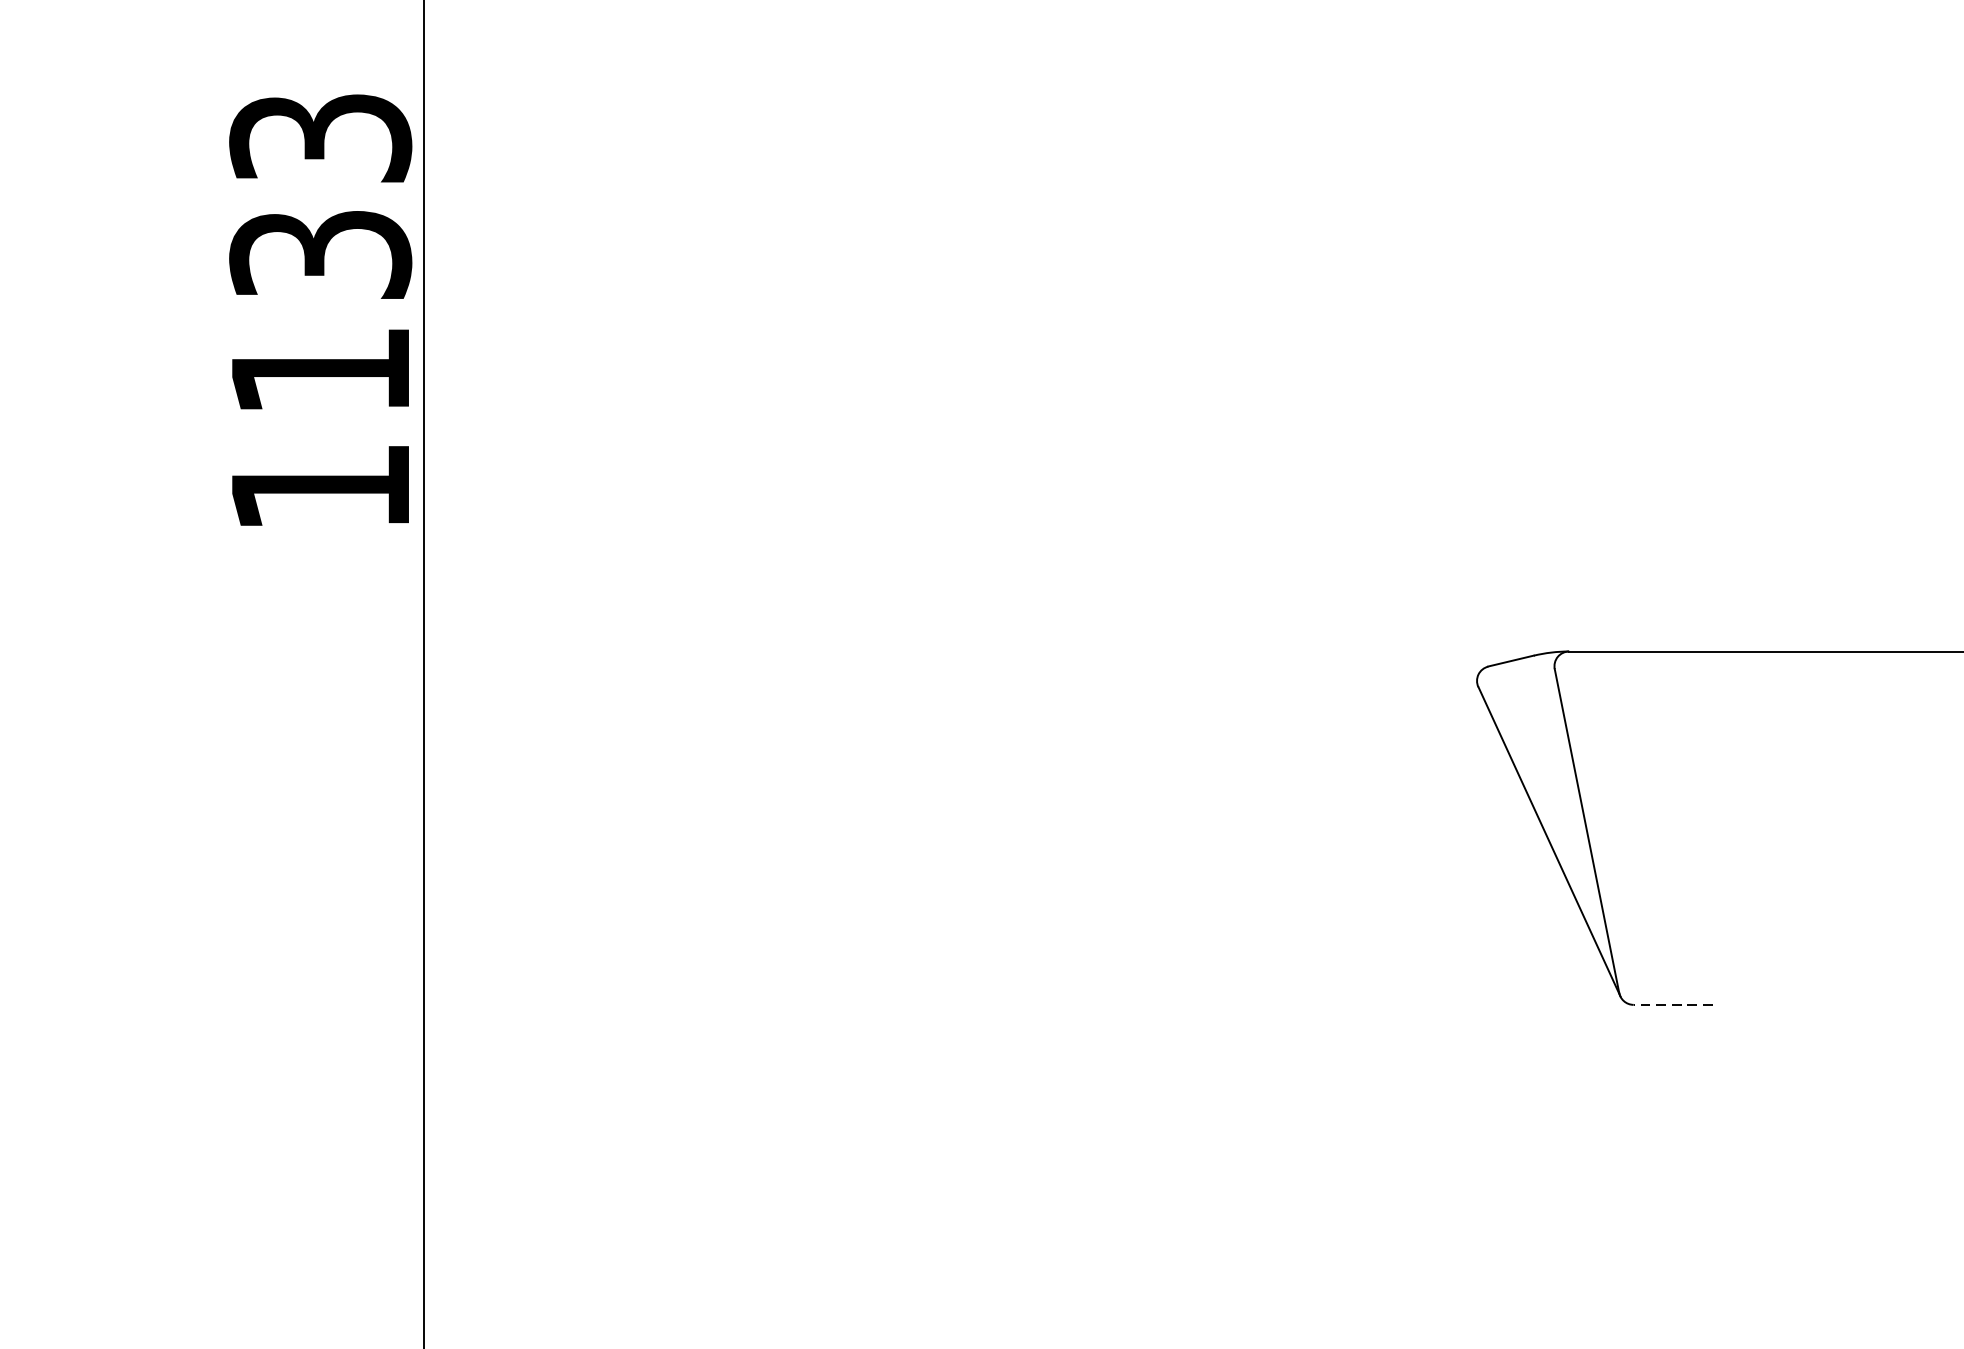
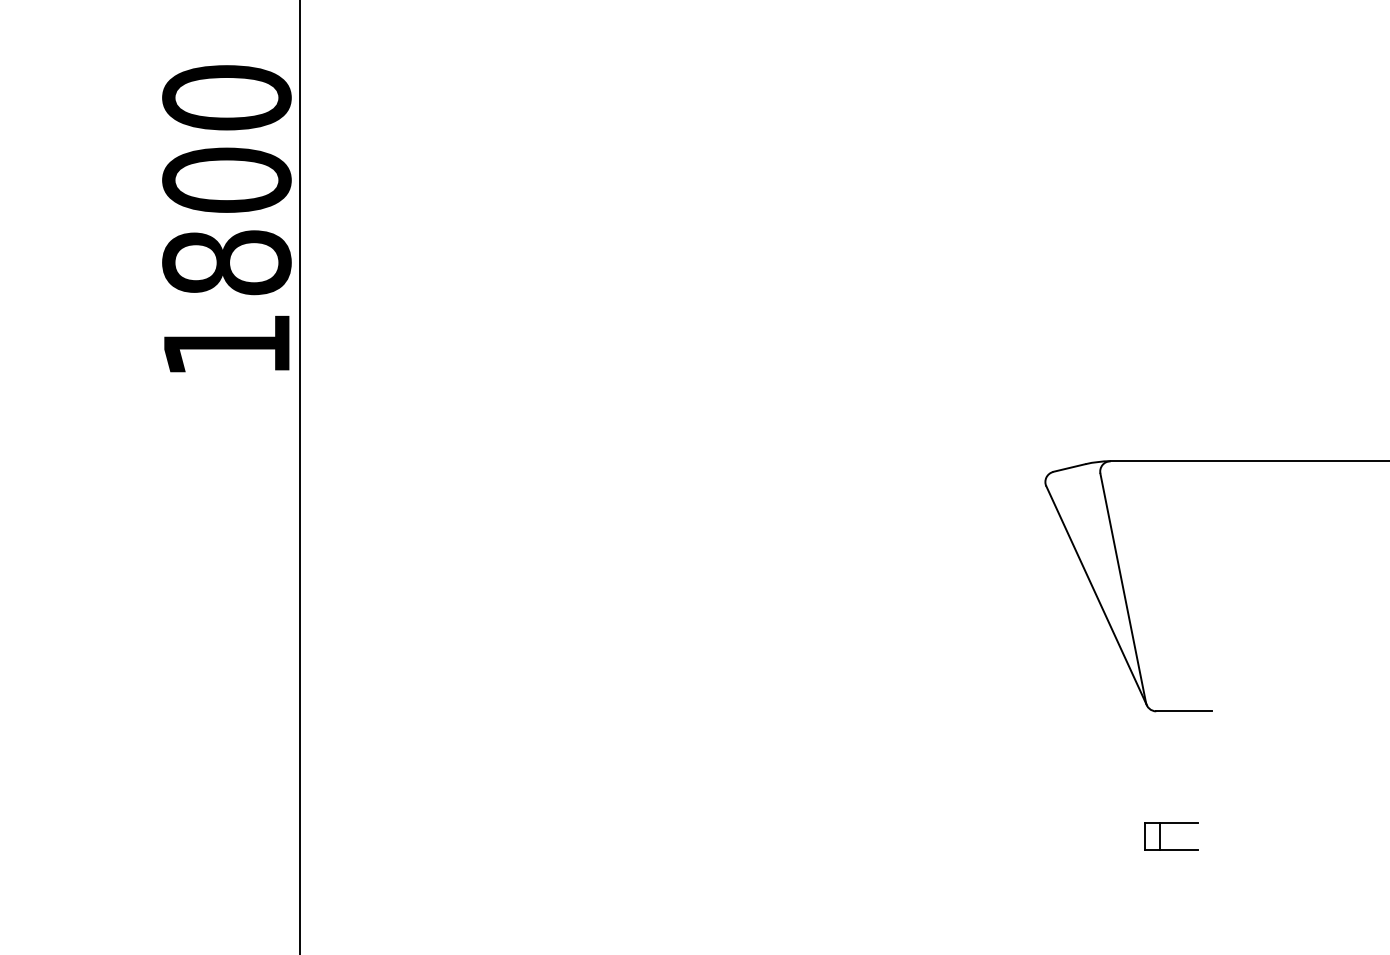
text: (320, 254) -> (226, 180), 1133 -> 1800
line: (1673, 1005) -> (1184, 711), dashed -> solid
part: (1639, 1181) -> (1160, 836), added

